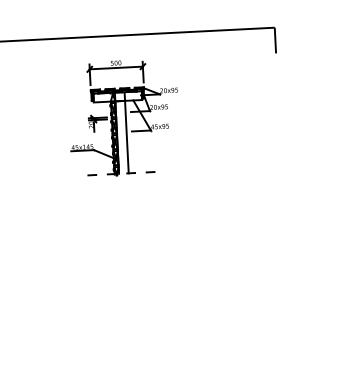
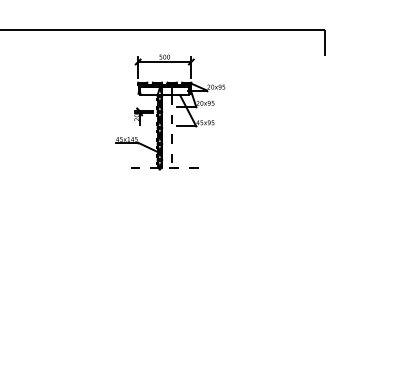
line: (126, 138) -> (171, 132), solid -> dashed

